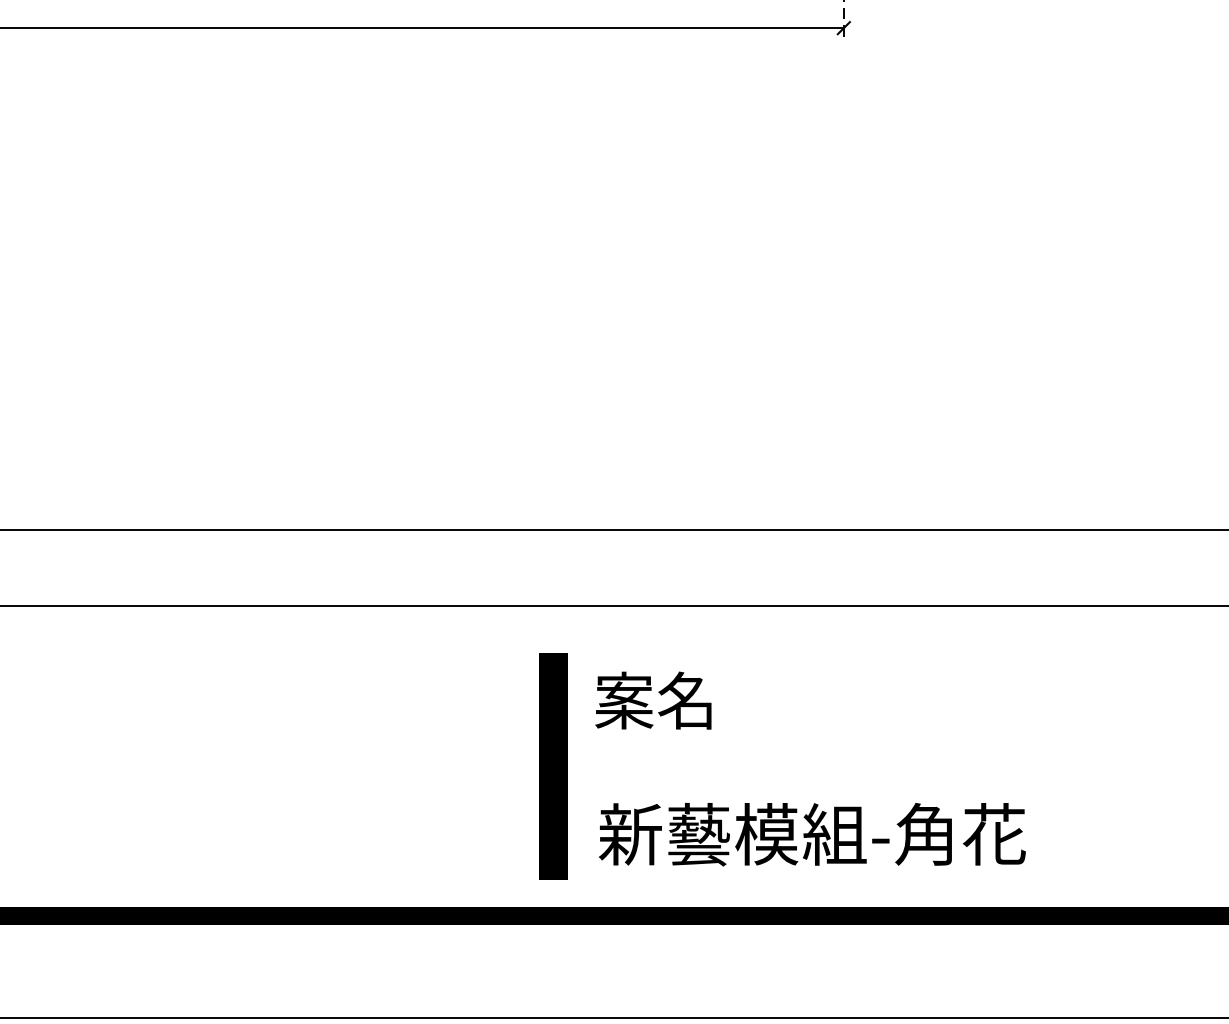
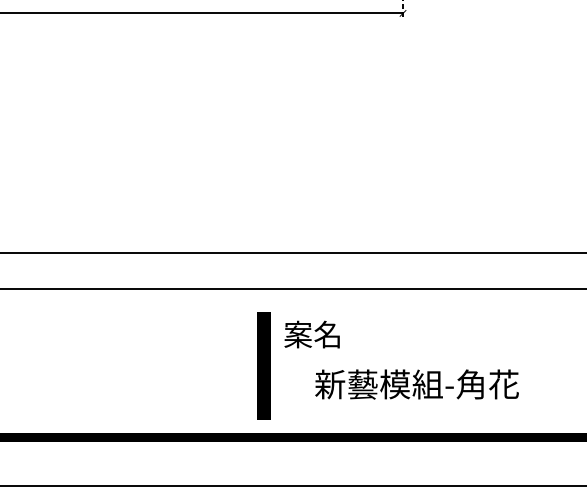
text: (811, 834) -> (416, 384), moved

